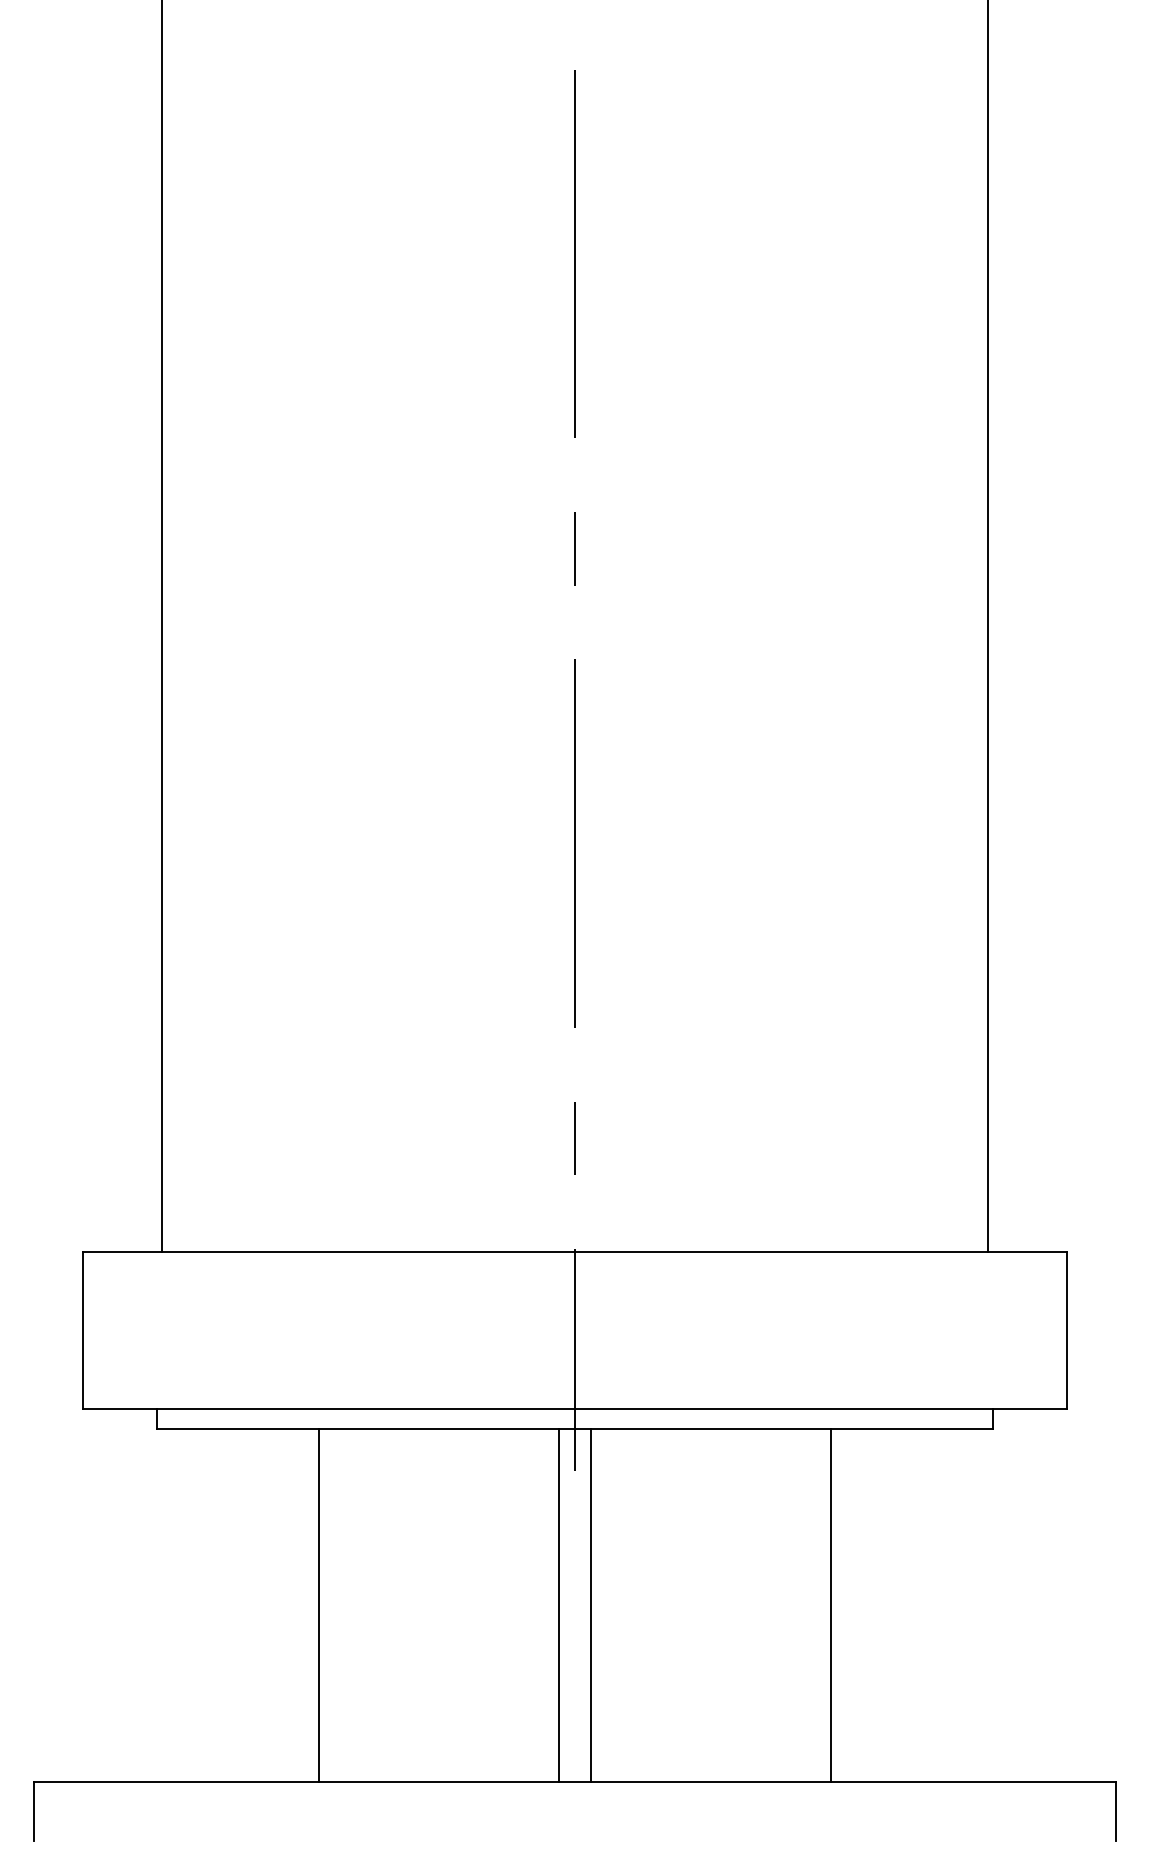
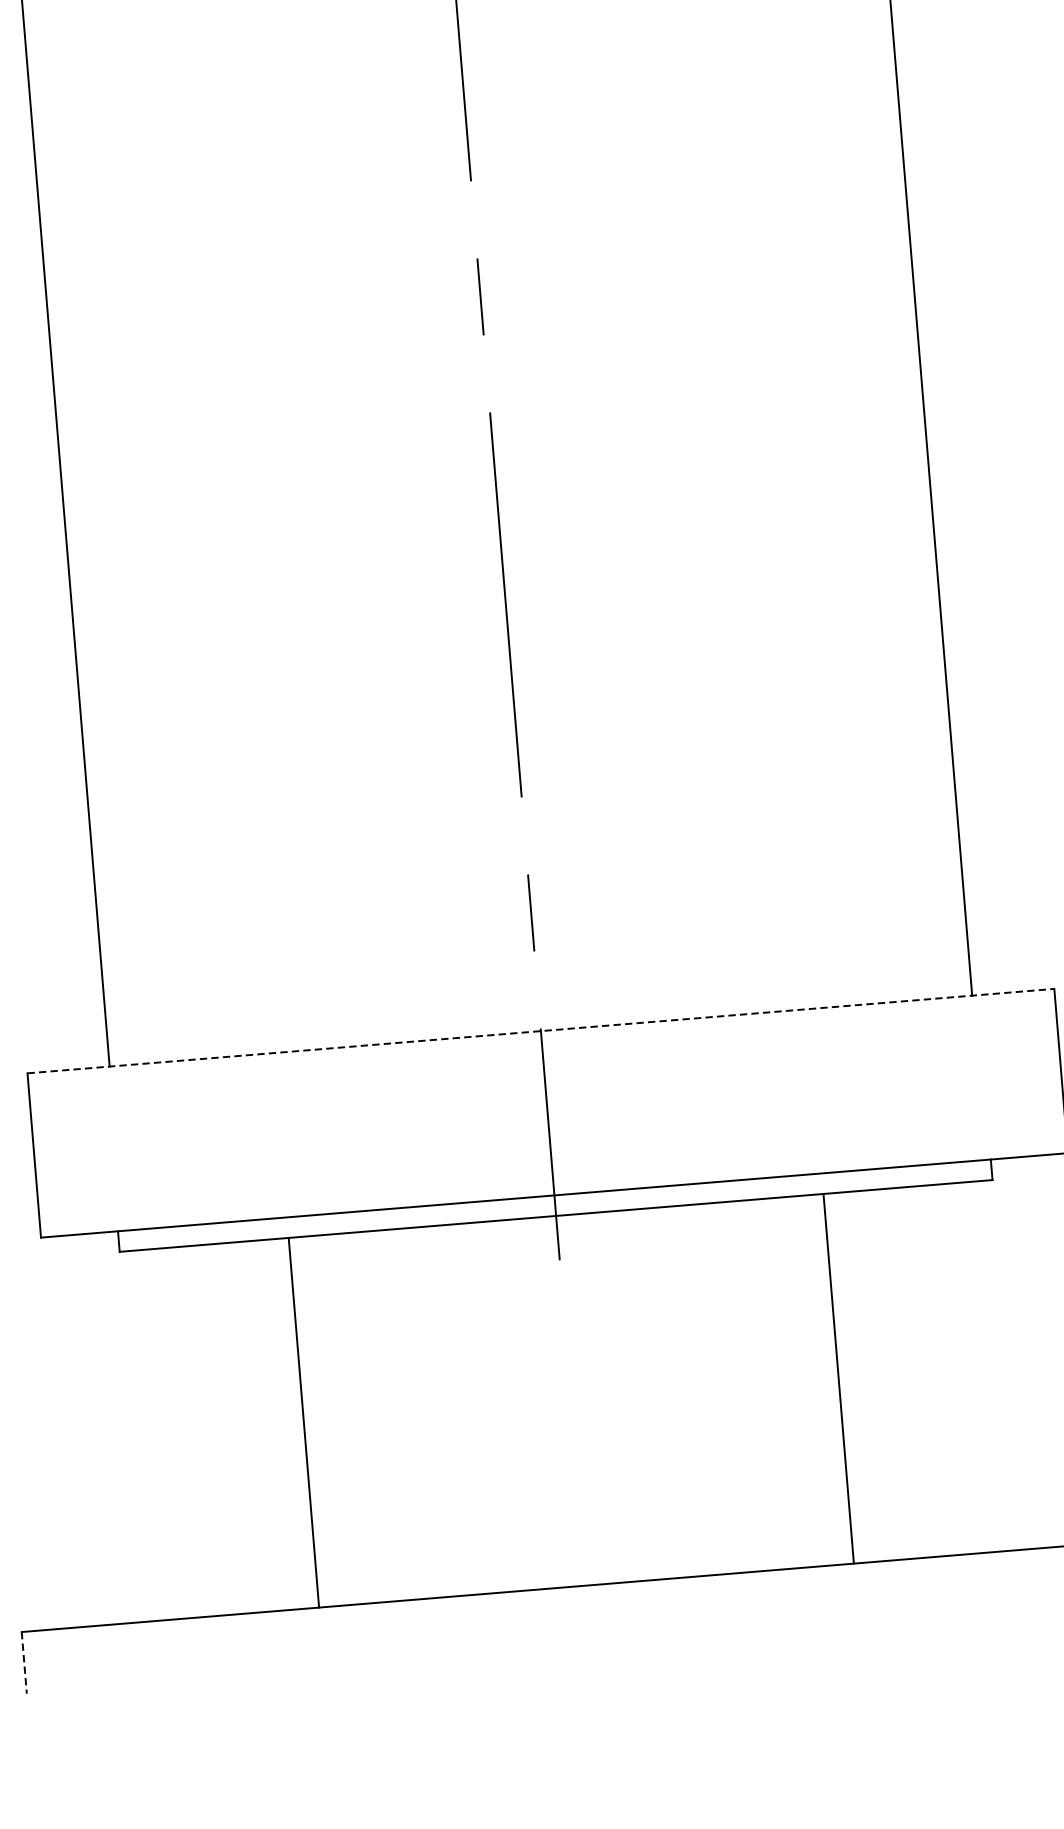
line: (575, 1251) -> (541, 1030), solid -> dashed
line: (558, 1605) -> (554, 1402), removed
line: (591, 1605) -> (588, 1399), removed
line: (34, 1812) -> (24, 1663), solid -> dashed

